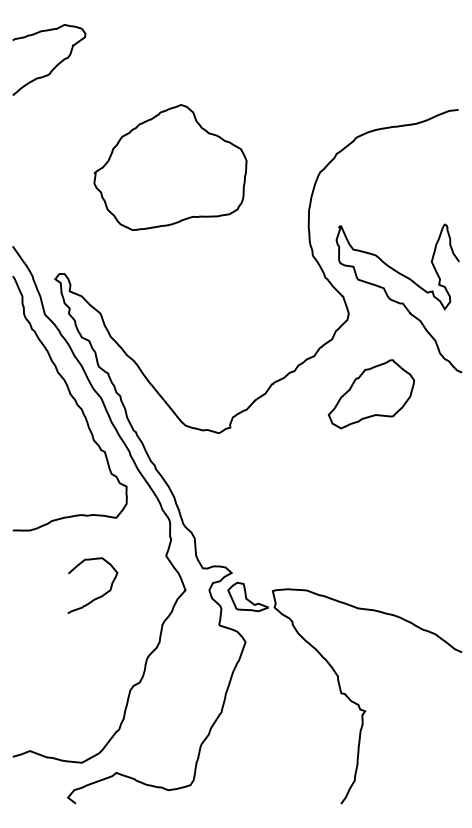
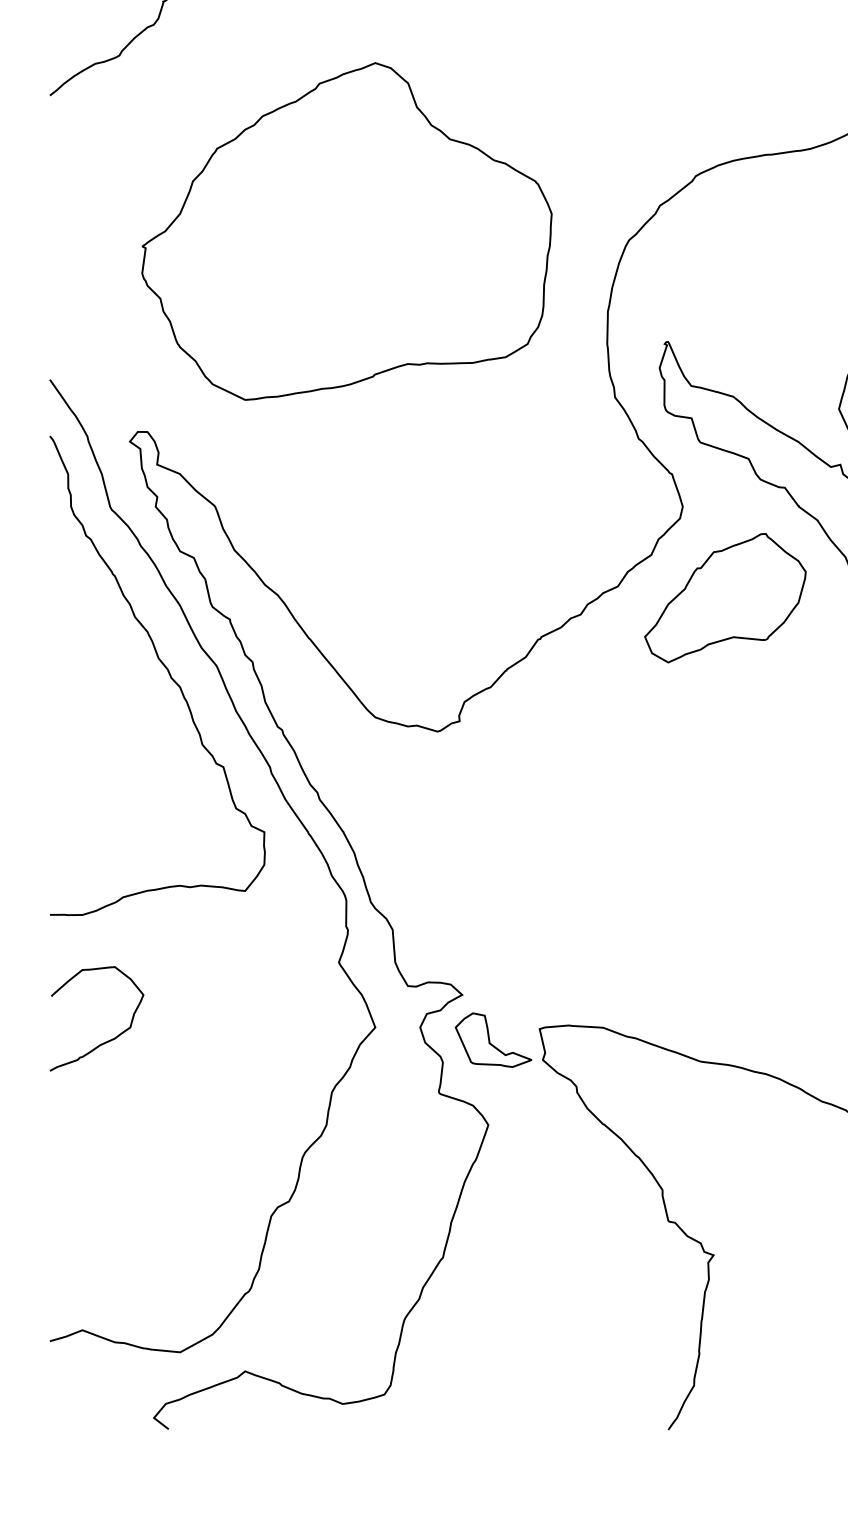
part: (170, 167) -> (346, 231), size x1.43
part: (370, 394) -> (723, 598), moved
curve: (98, 596) -> (107, 1039), moved

